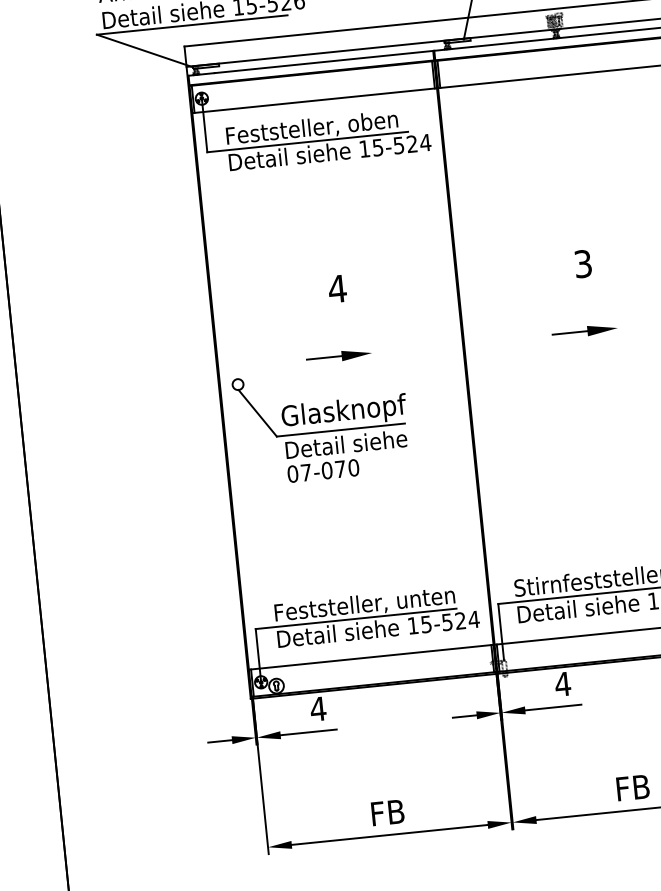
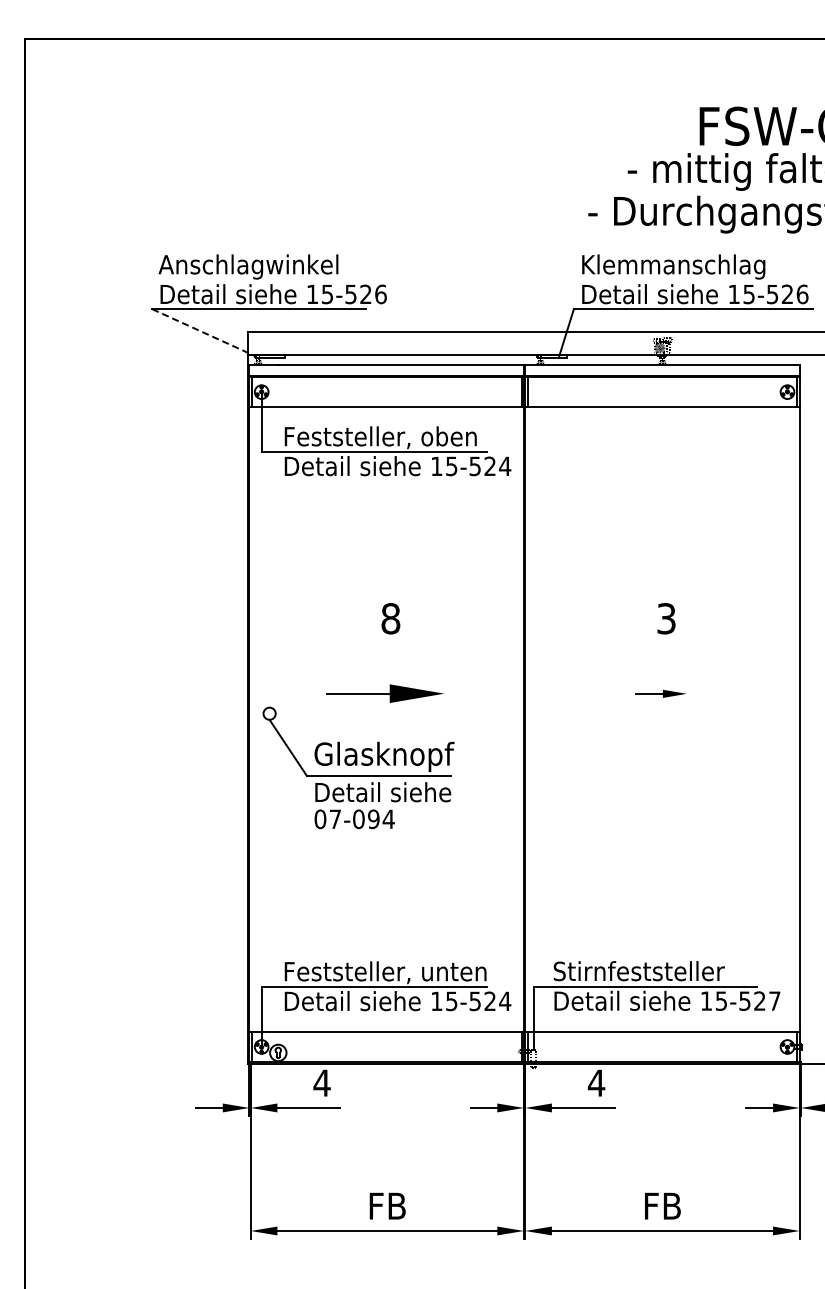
line: (144, 50) -> (203, 332), solid -> dashed
text: (337, 288) -> (390, 618), 4 -> 8
part: (584, 331) -> (660, 693), size x0.7
part: (338, 356) -> (384, 693), size x1.6
text: (347, 468) -> (381, 819), 07-070 -> 07-094

